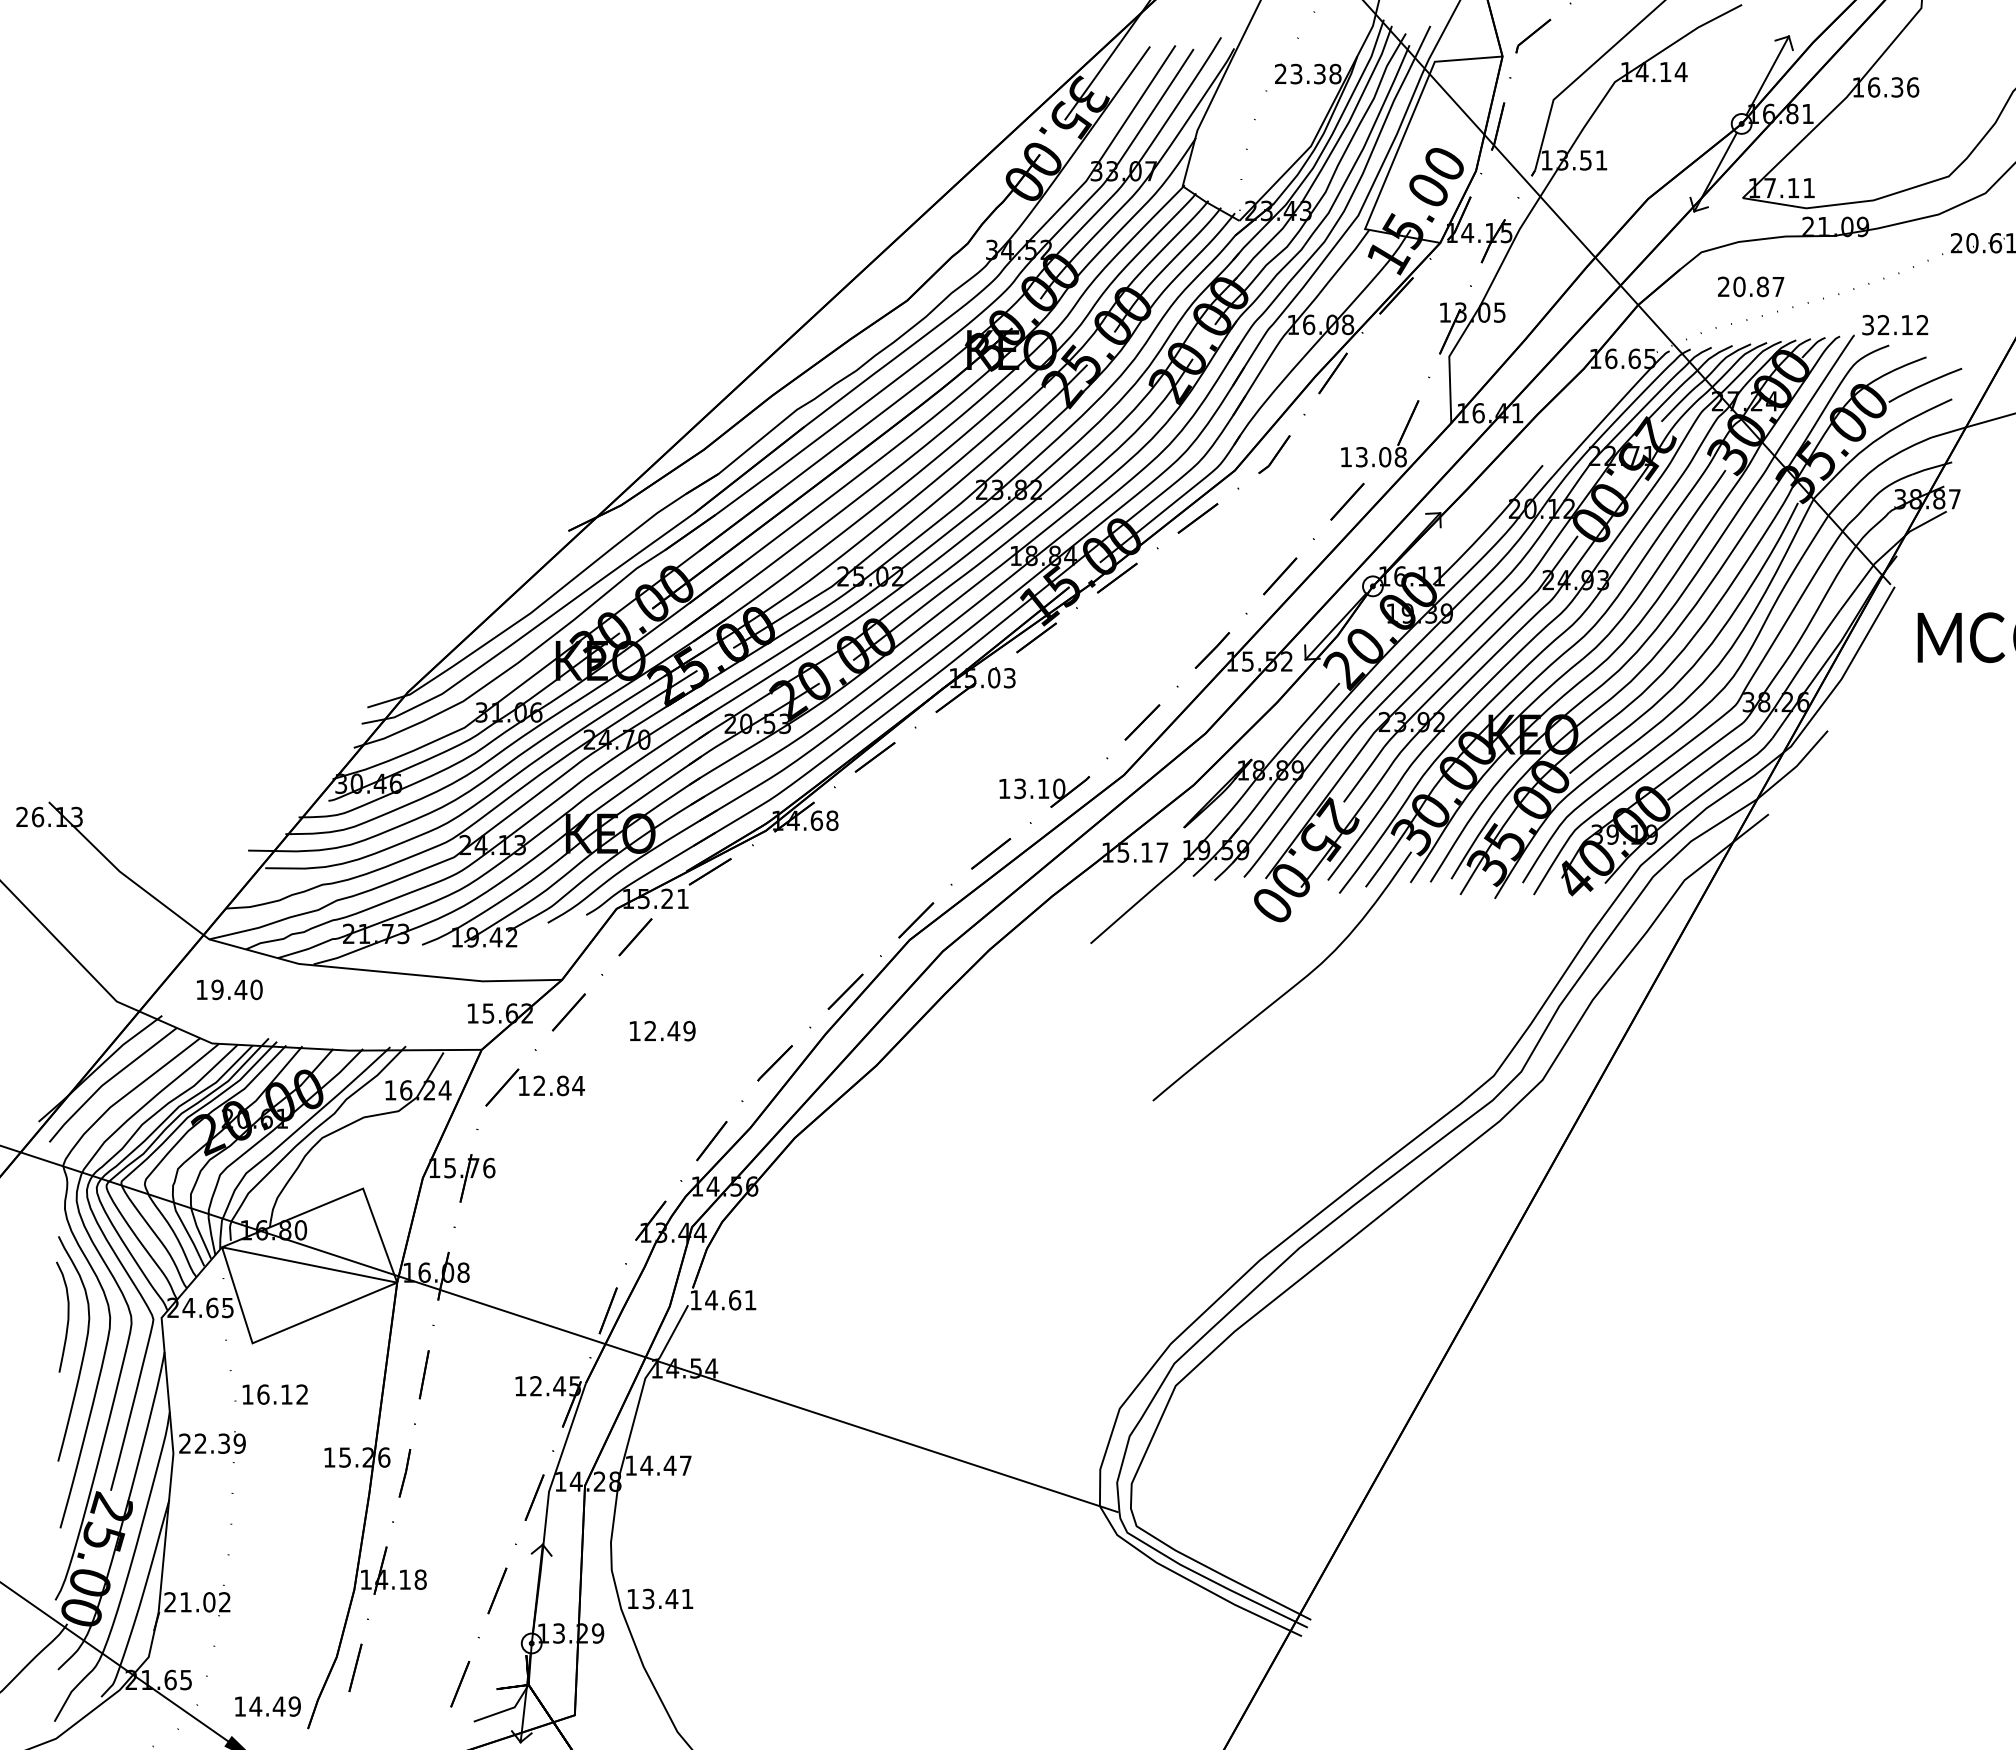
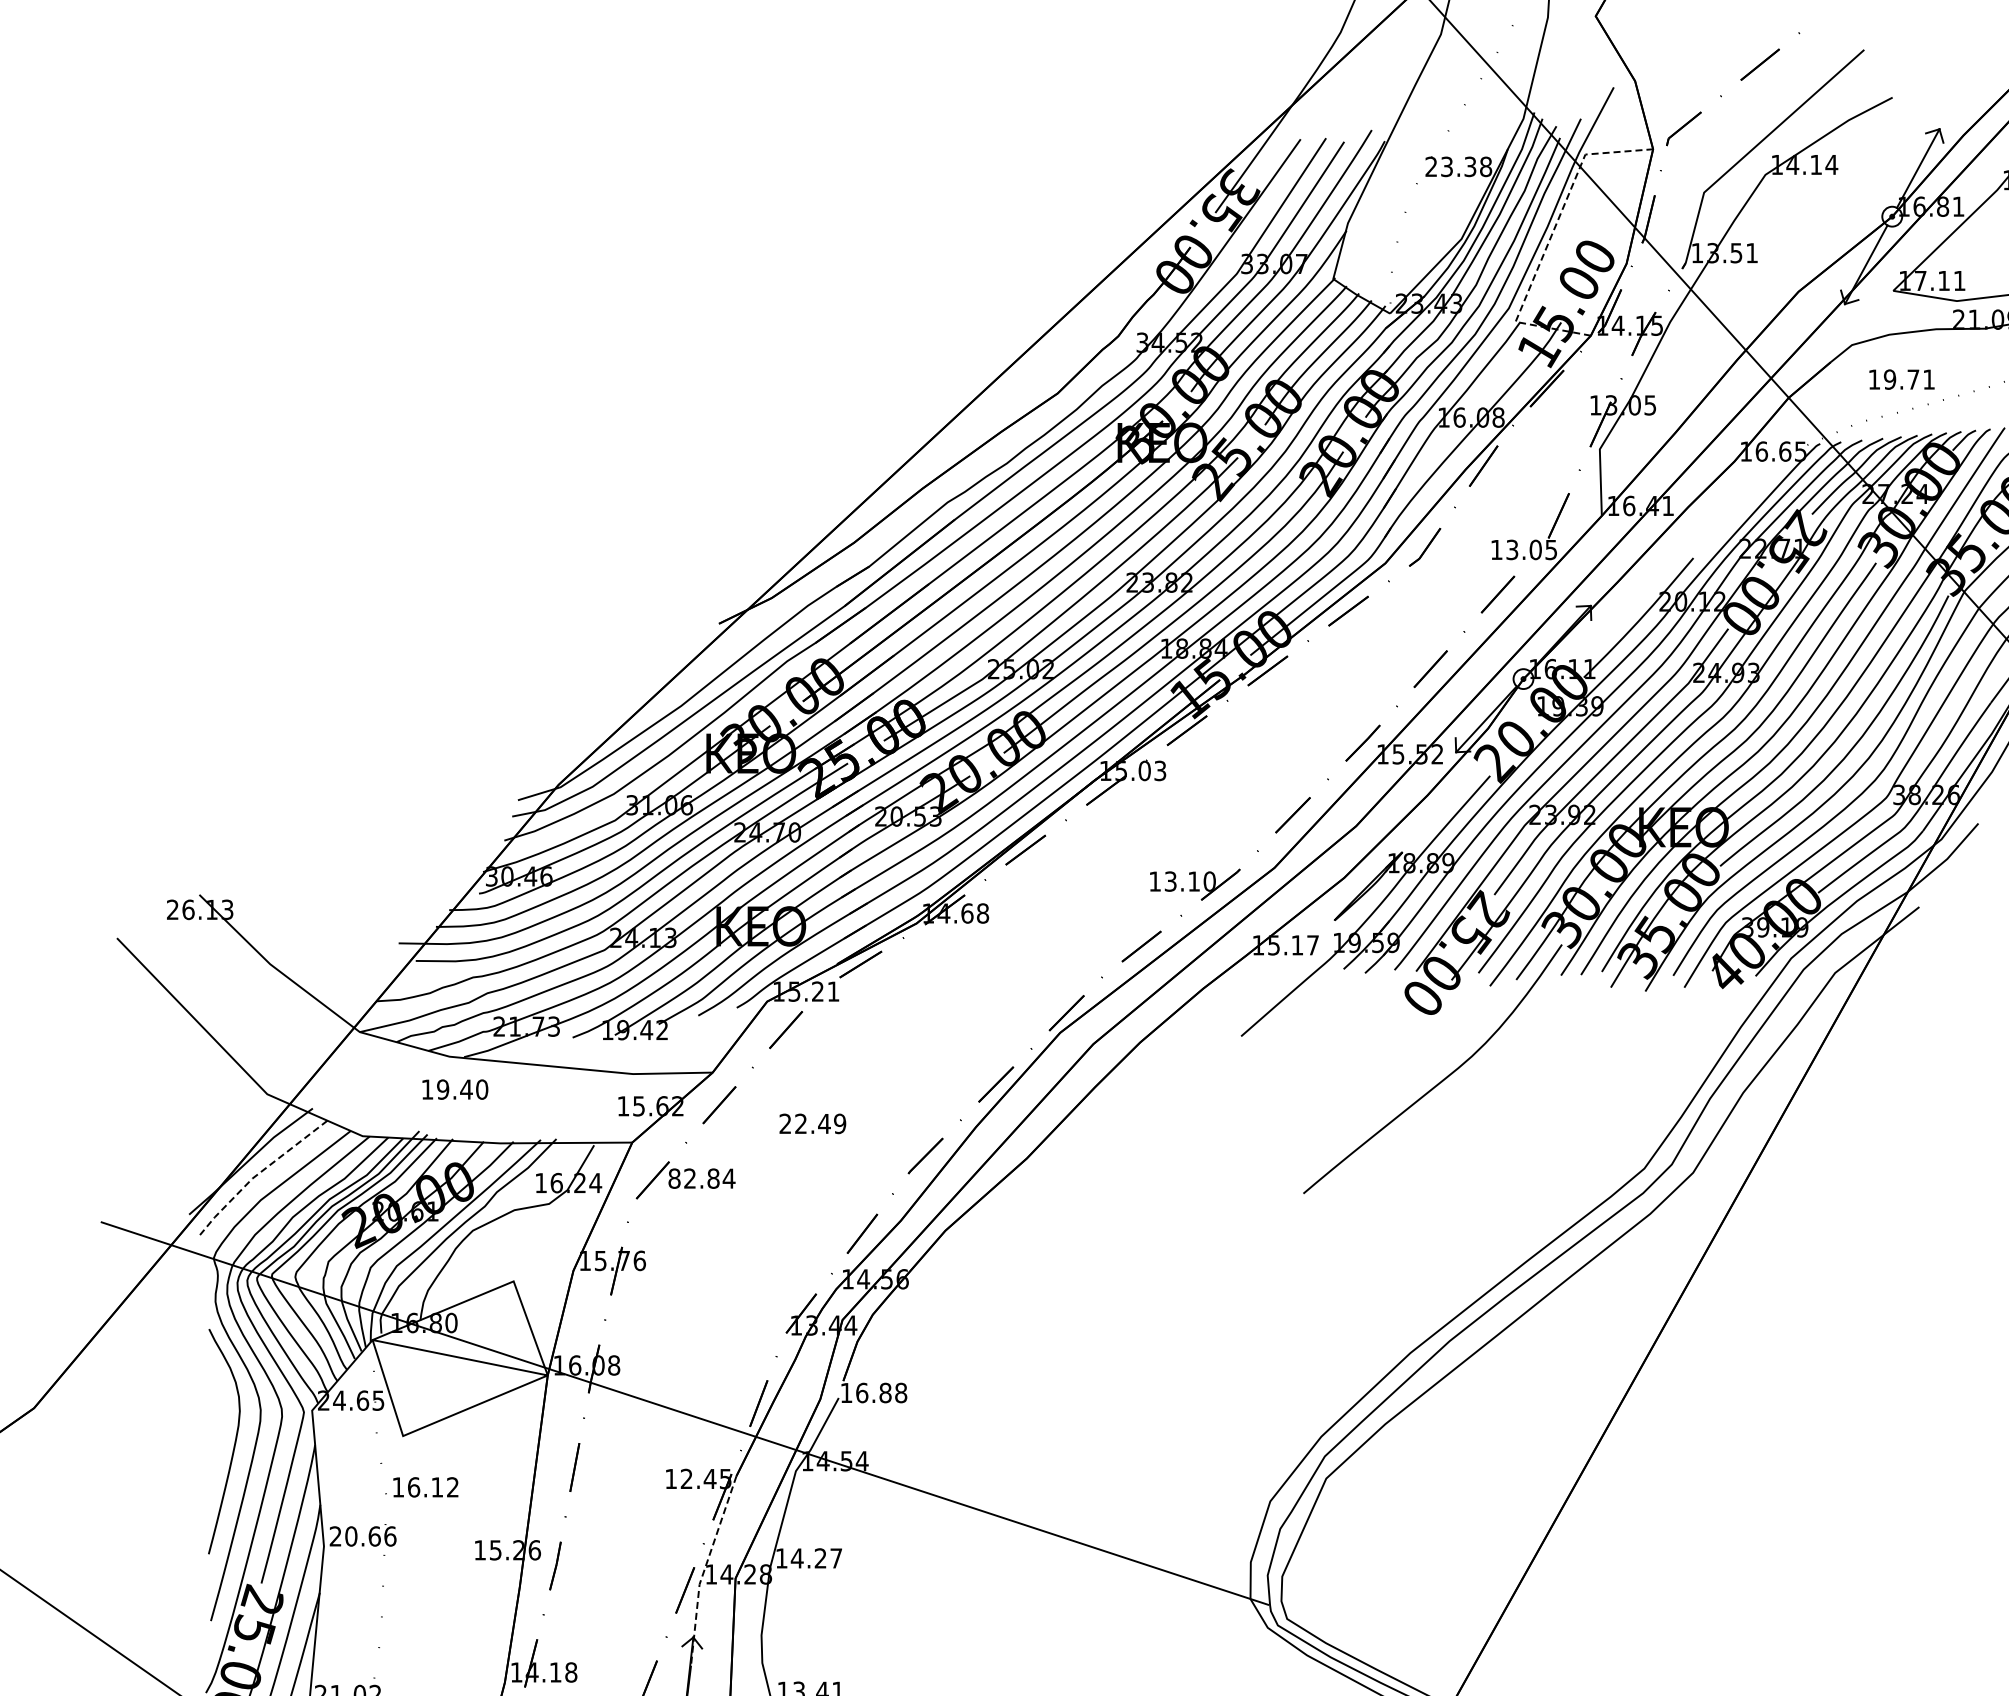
line: (1398, 149) -> (1549, 242), solid -> dashed
text: (1751, 286) -> (1902, 379), 20.87 -> 19.71
text: (1400, 457) -> (1551, 550), 13.08 -> 13.05
text: (229, 989) -> (455, 1089), moved
text: (634, 1030) -> (785, 1123), 12.49 -> 22.49
line: (107, 1081) -> (258, 1174), solid -> dashed
text: (524, 1085) -> (675, 1178), 12.84 -> 82.84
text: (730, 1300) -> (881, 1393), 14.61 -> 16.88
curve: (67, 1316) -> (218, 1409), removed
text: (219, 1443) -> (370, 1536), 22.39 -> 20.66
text: (669, 1465) -> (820, 1558), 14.47 -> 14.27
line: (554, 1476) -> (705, 1569), solid -> dashed

